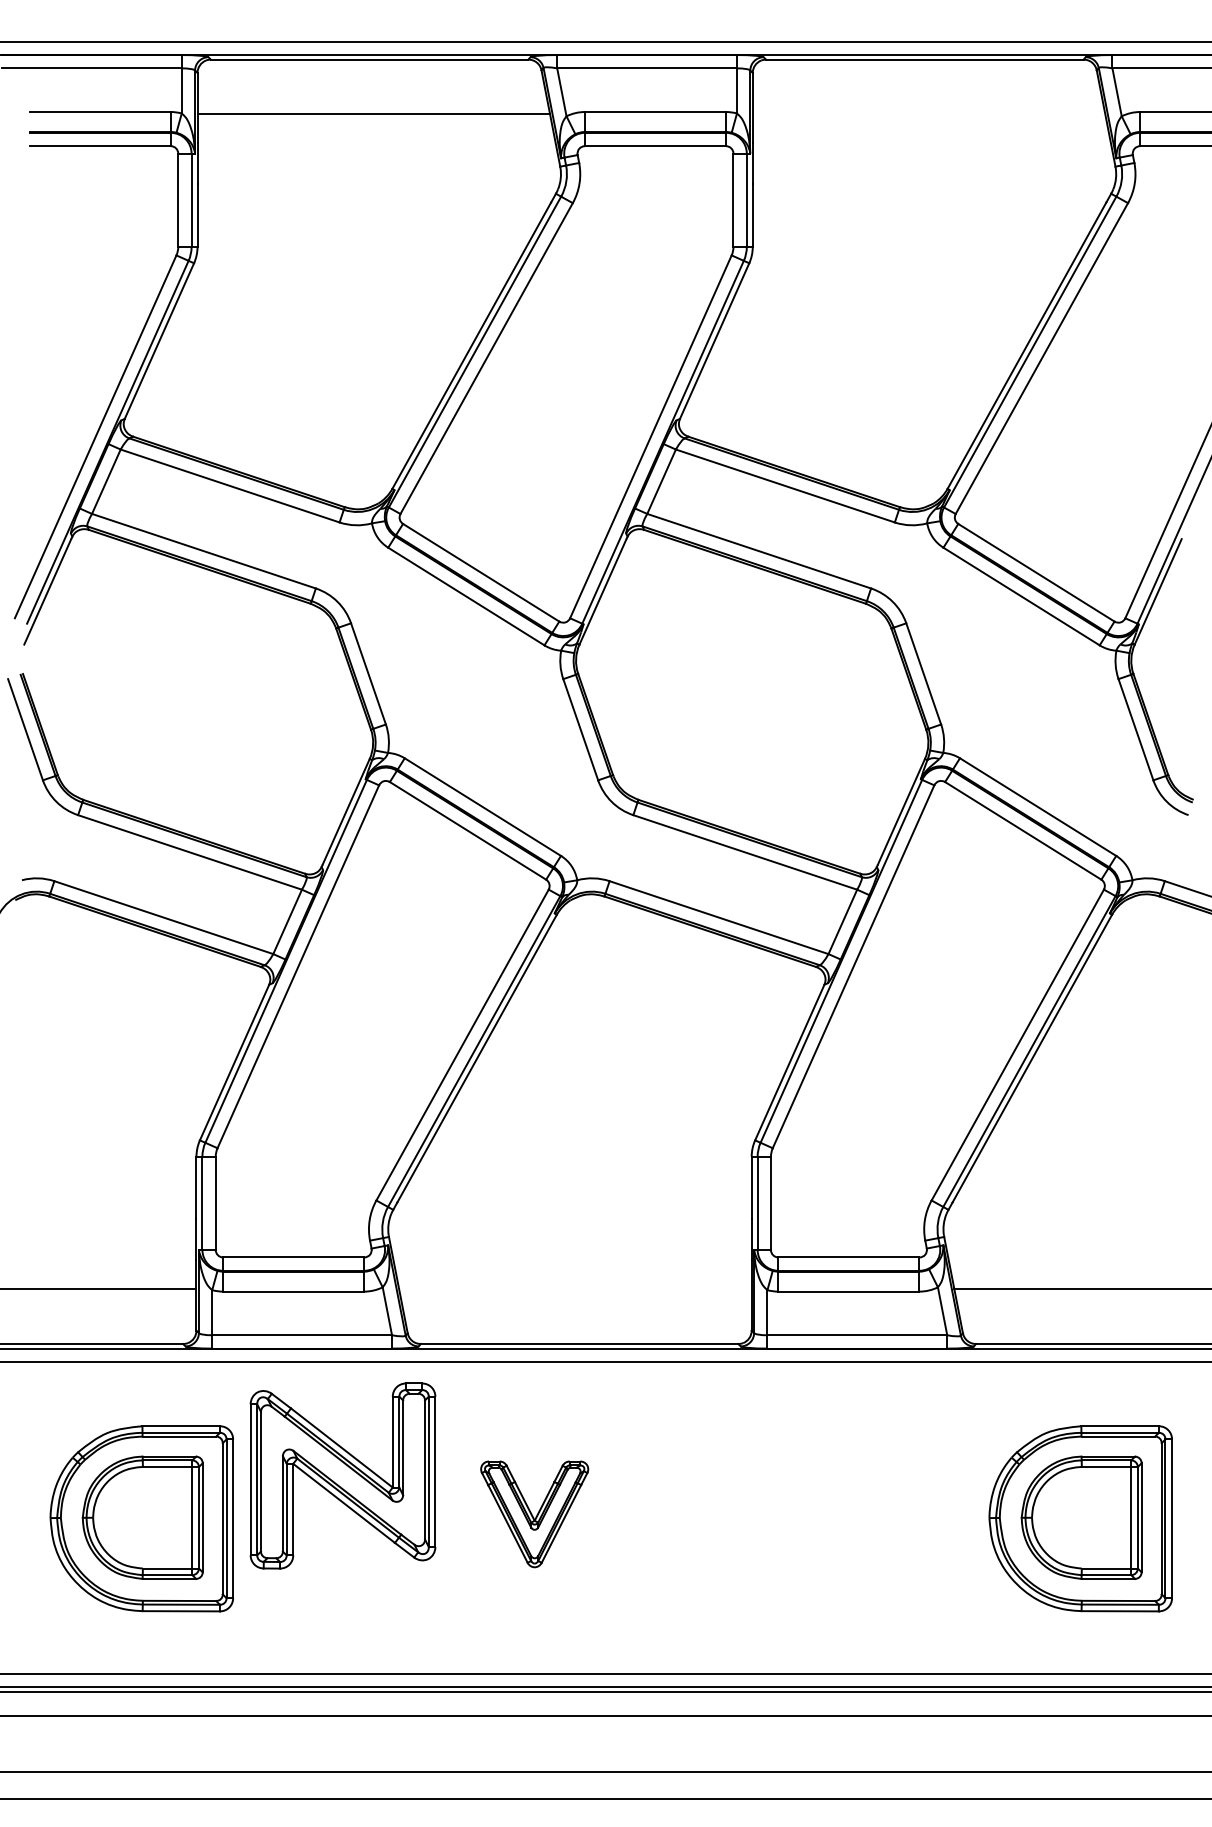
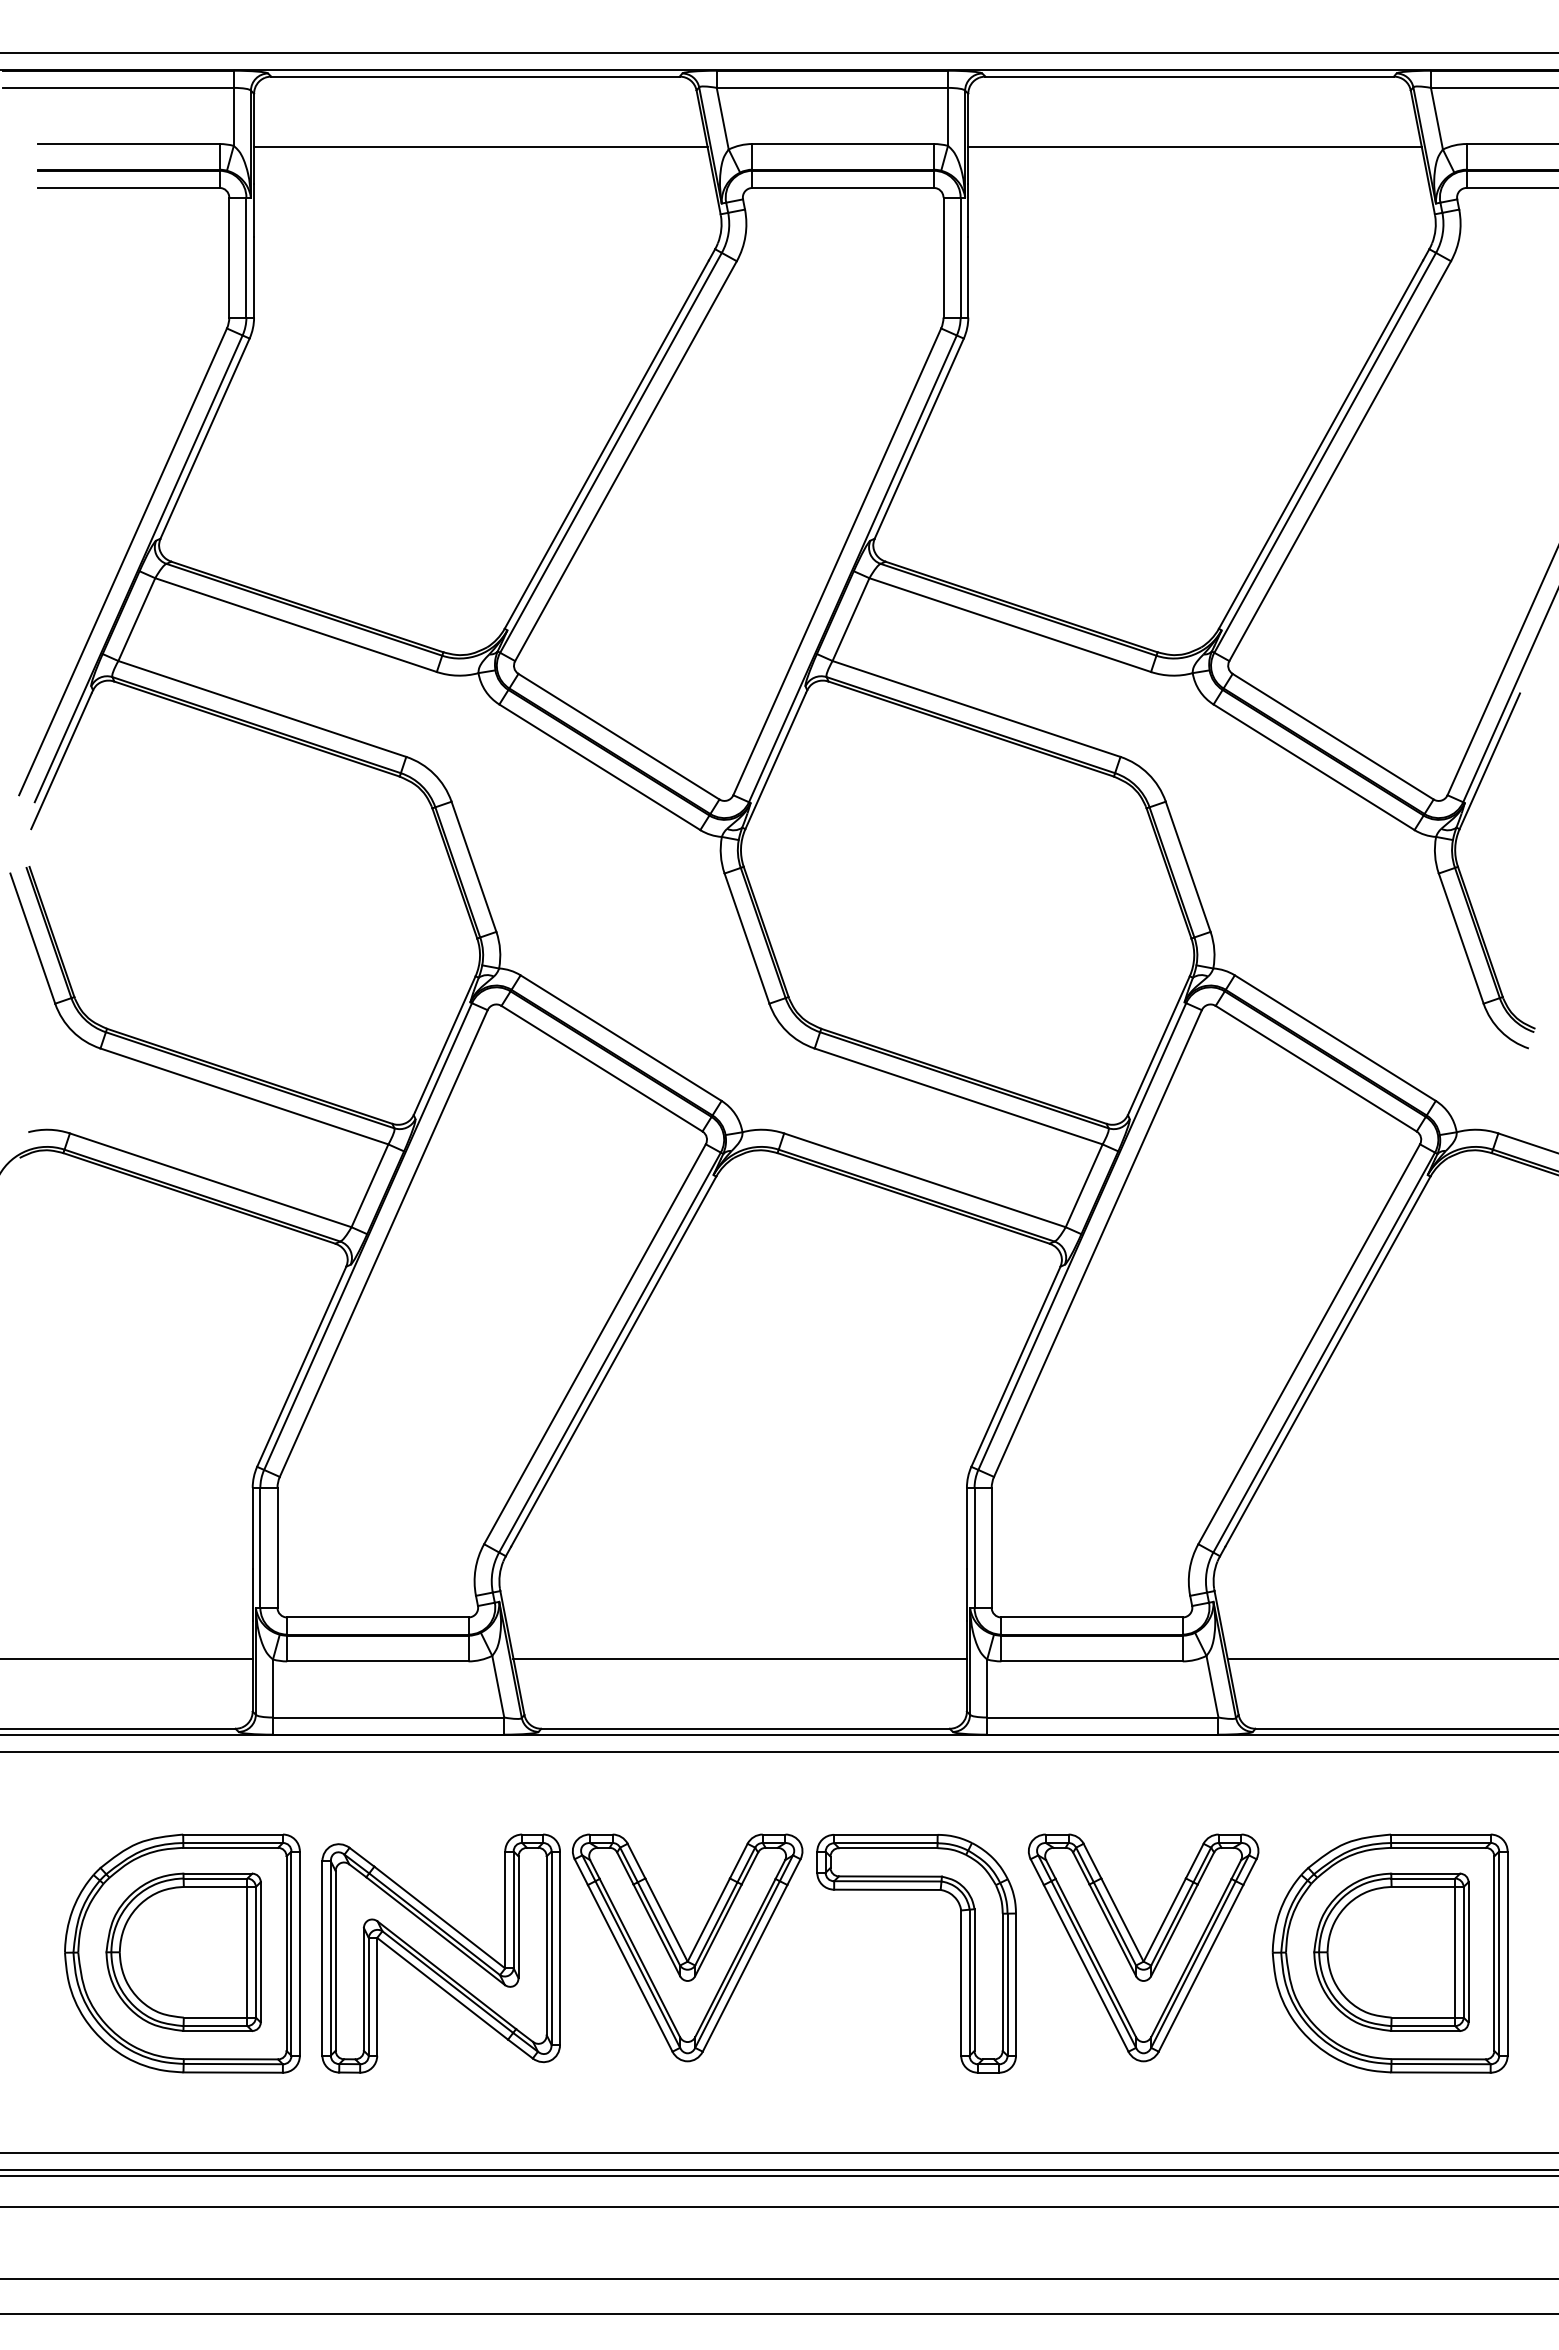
line: (928, 113) -> (1194, 146), added
line: (574, 1289) -> (739, 1658), added
part: (342, 1475) -> (440, 1953), moved
part: (534, 1514) -> (687, 1947), size x1.67
part: (888, 1514) -> (1143, 1947), added
part: (746, 1518) -> (960, 1953), added

